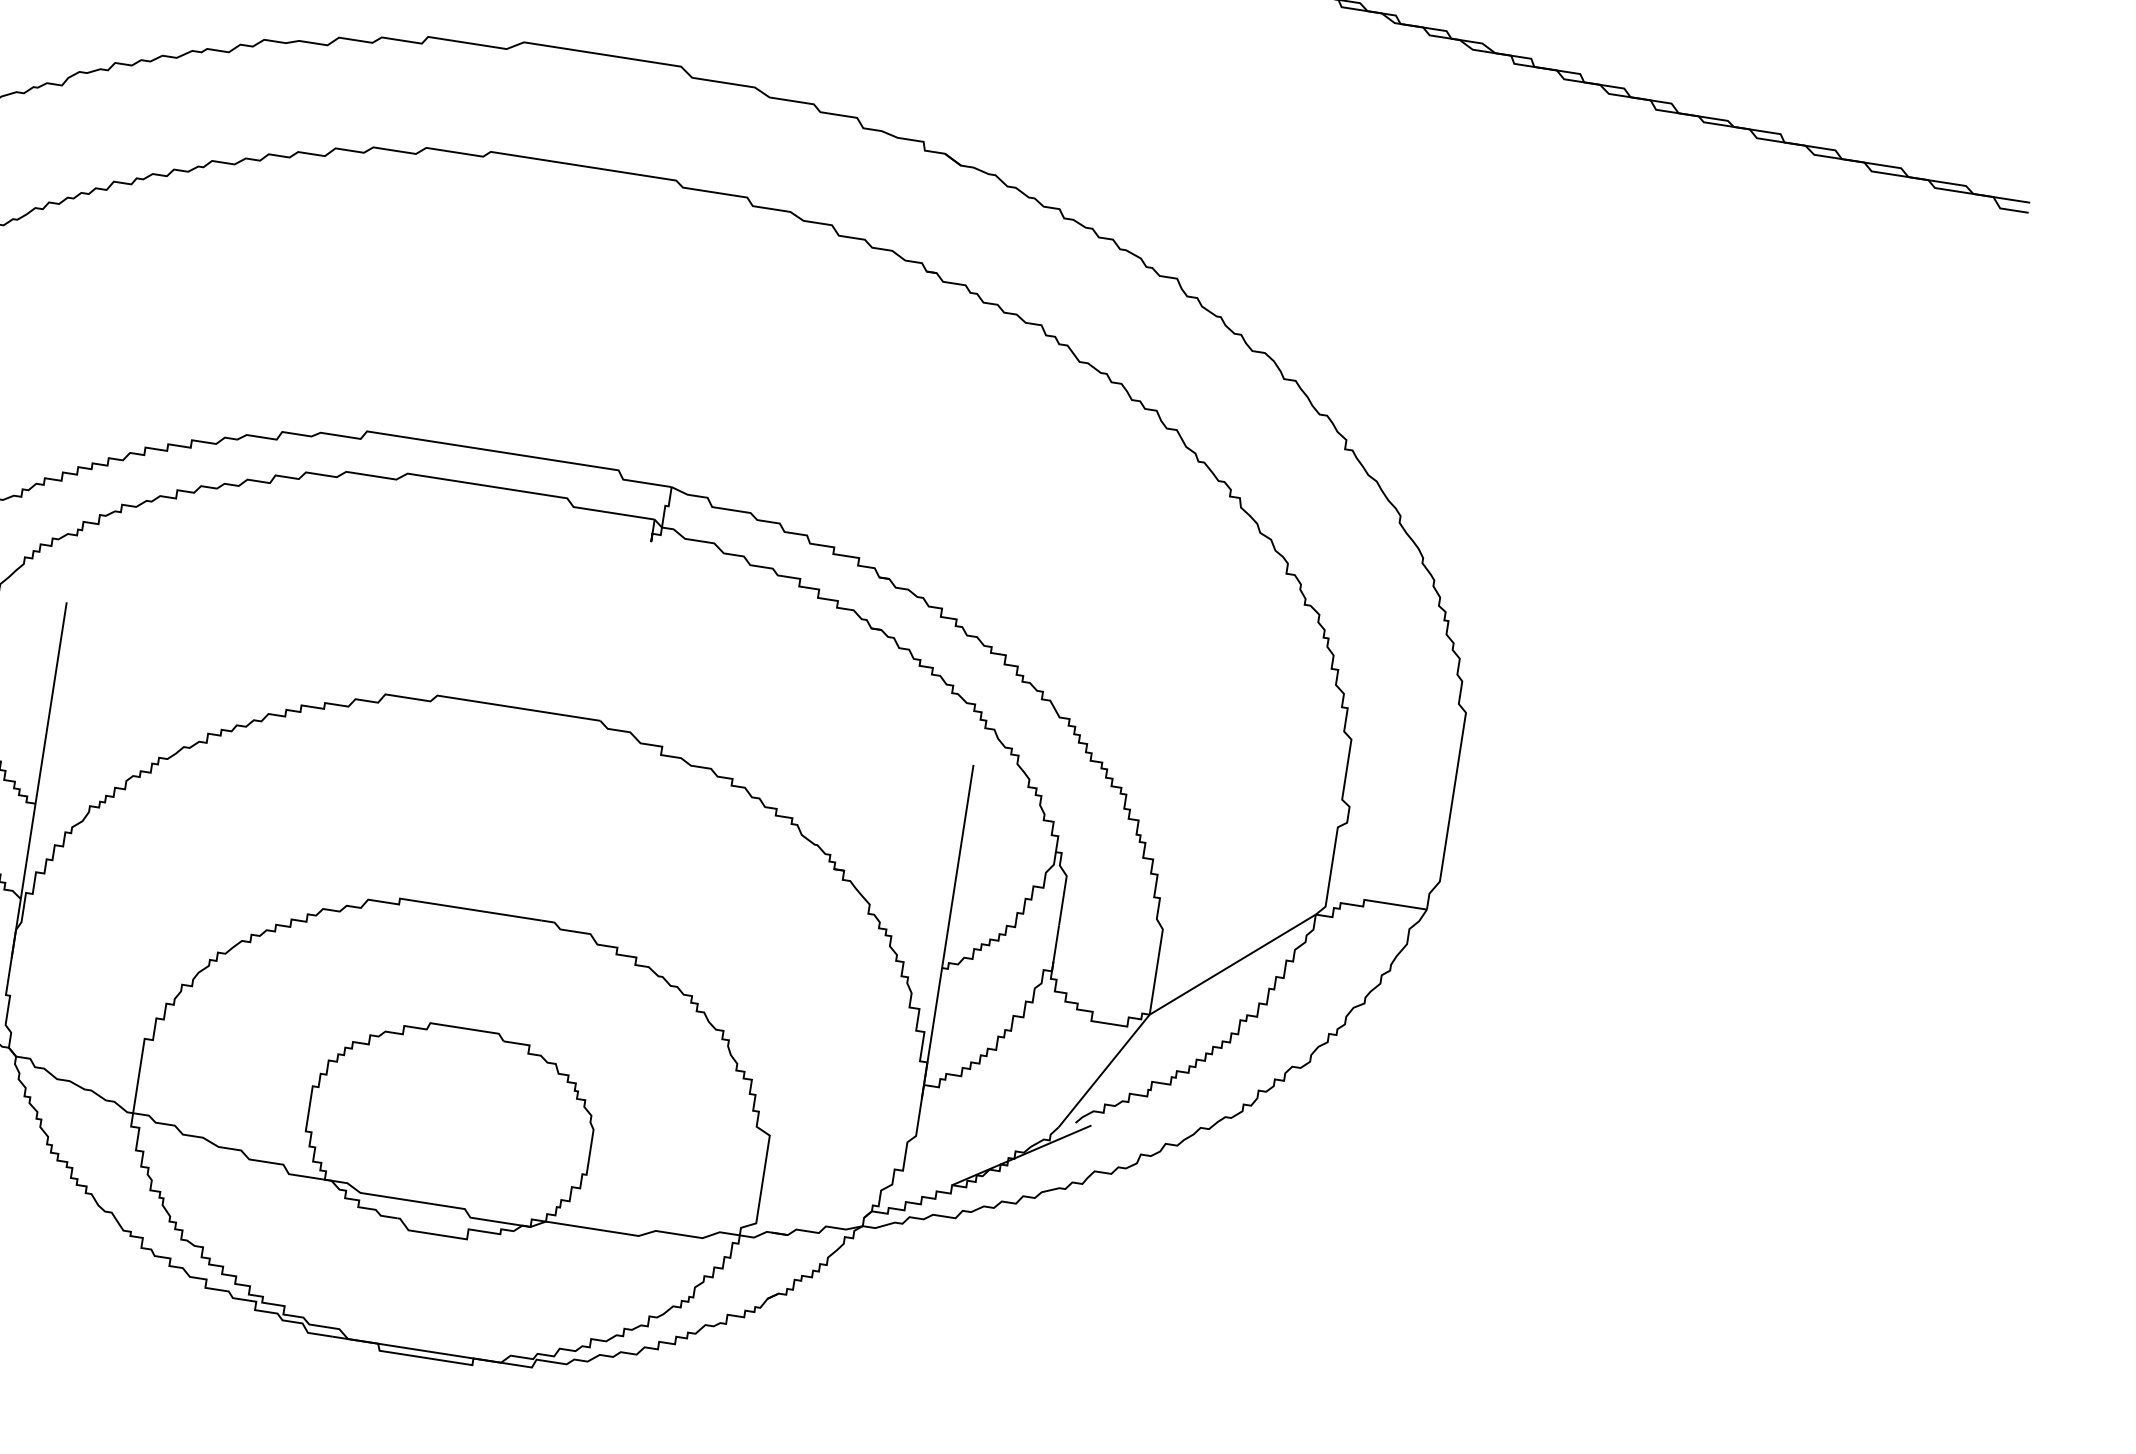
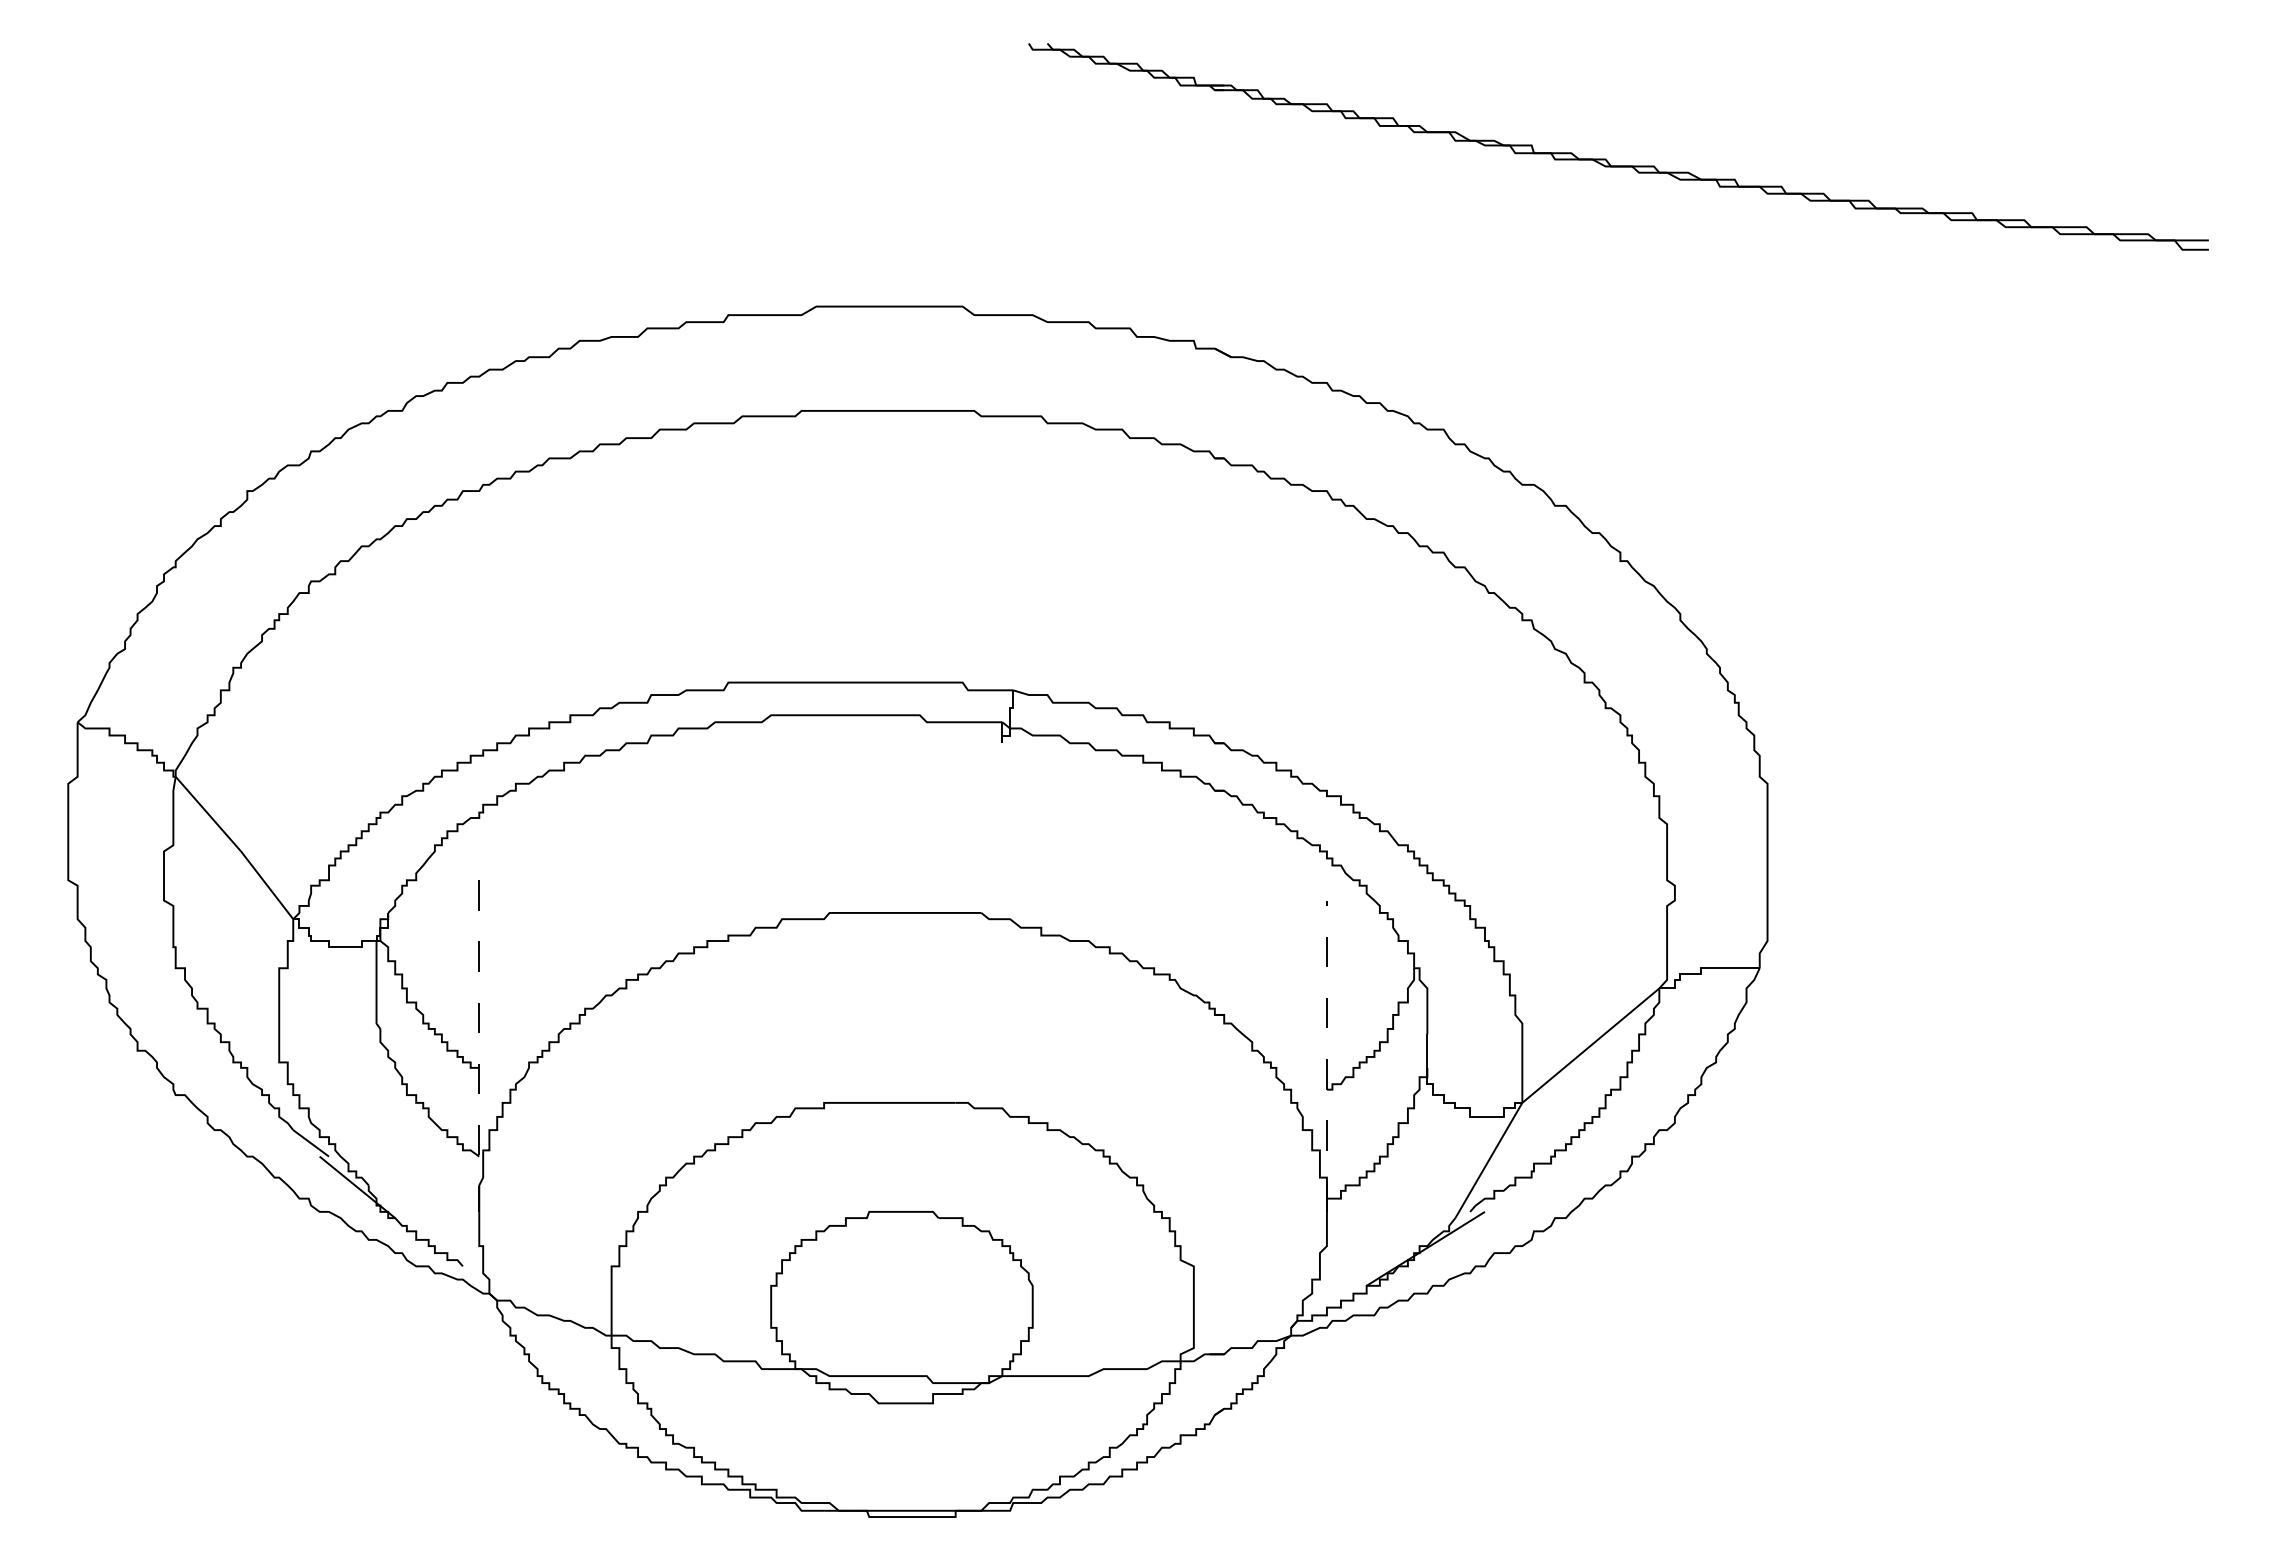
line: (39, 780) -> (479, 1046), solid -> dashed
line: (947, 932) -> (1326, 1056), solid -> dashed

